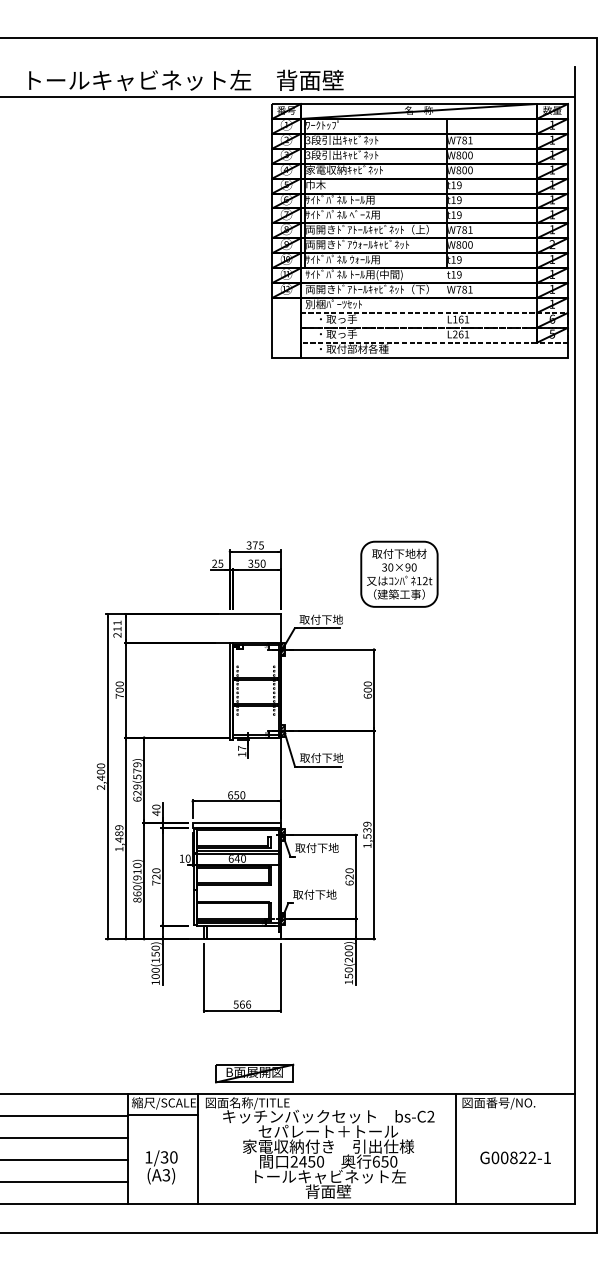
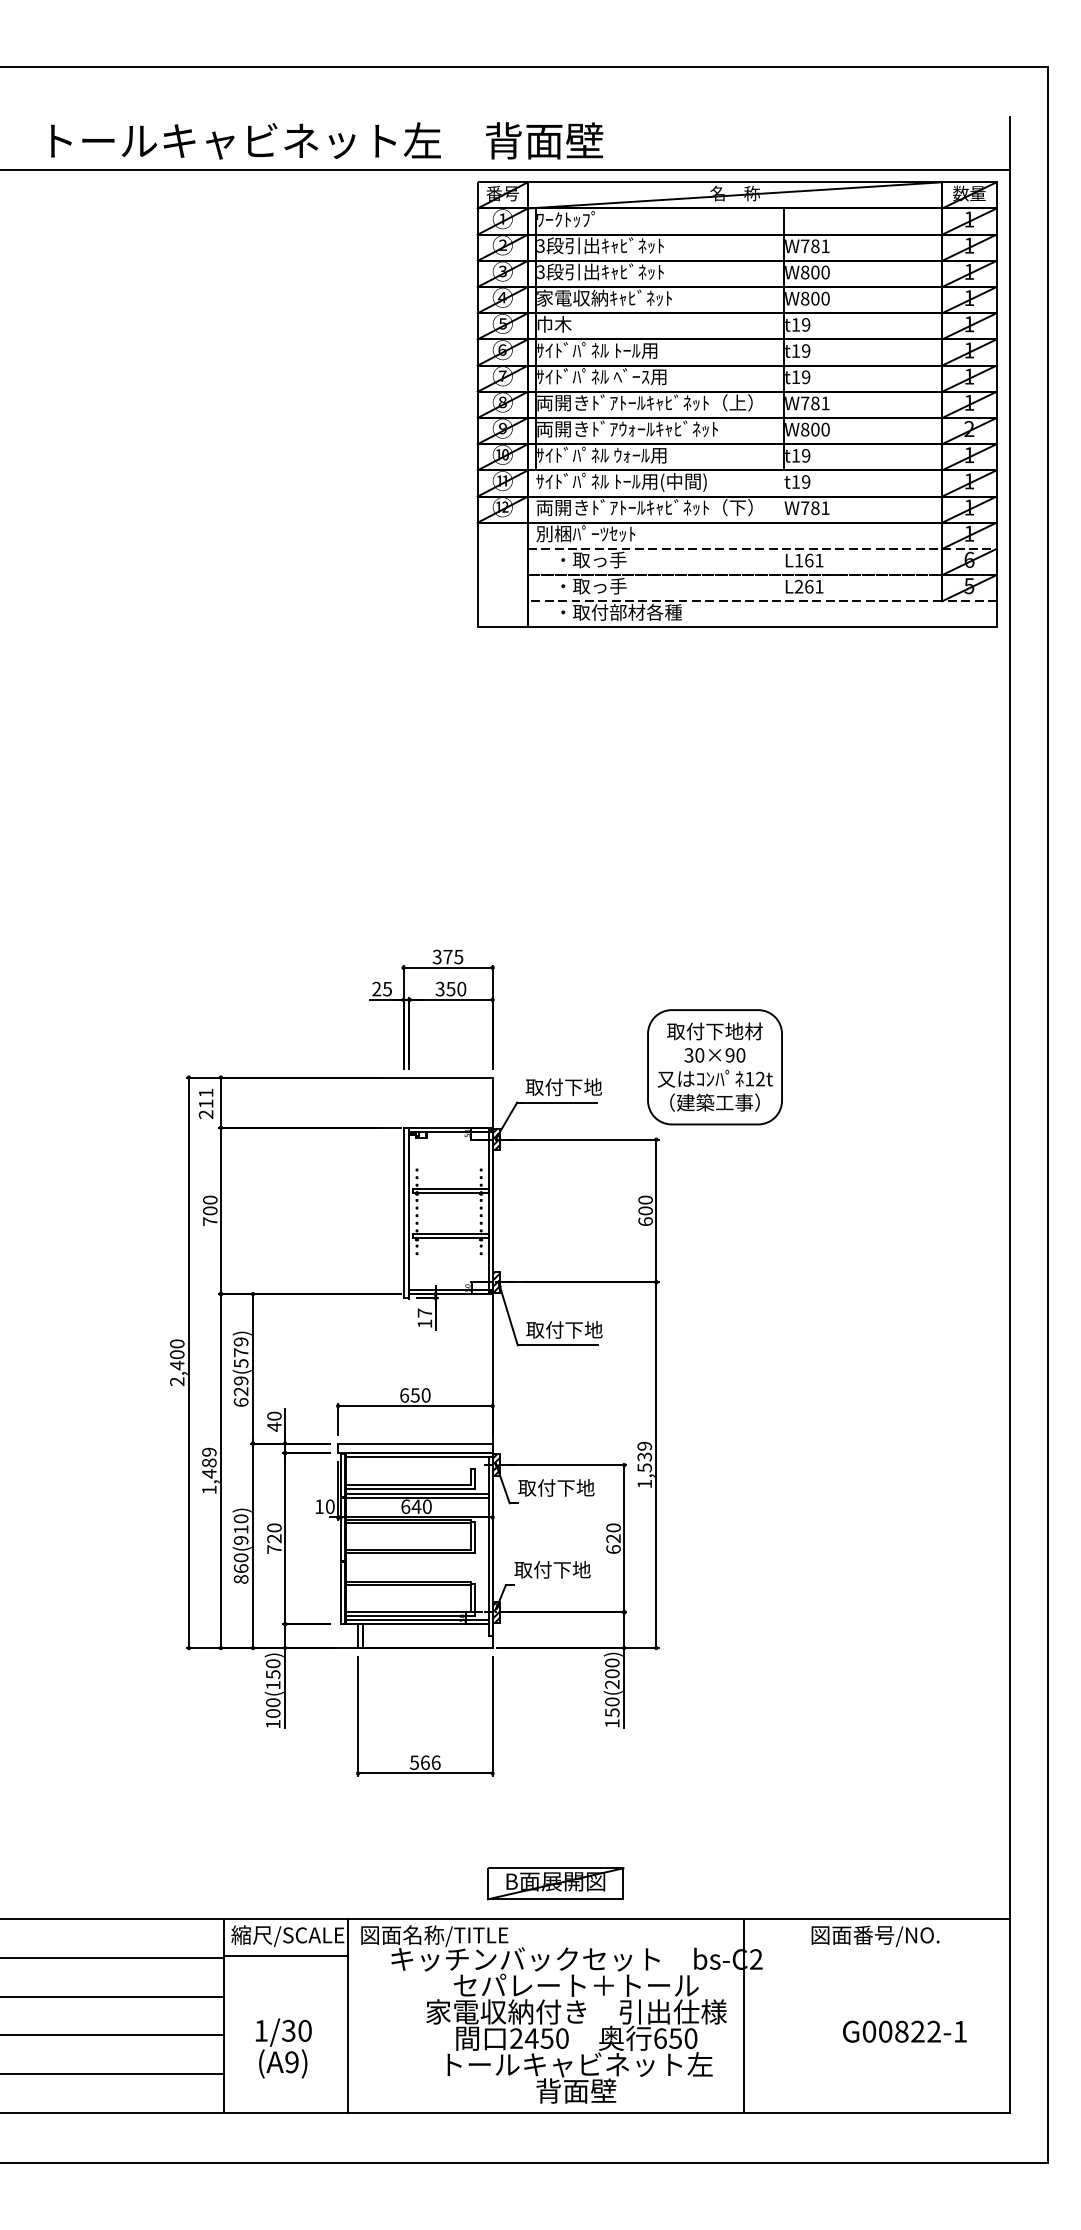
part: (399, 573) -> (715, 1065), moved
part: (254, 1073) -> (555, 1883), moved
line: (456, 1148) -> (744, 2015), moved
text: (166, 1175) -> (292, 2062), (A3) -> (A9)

